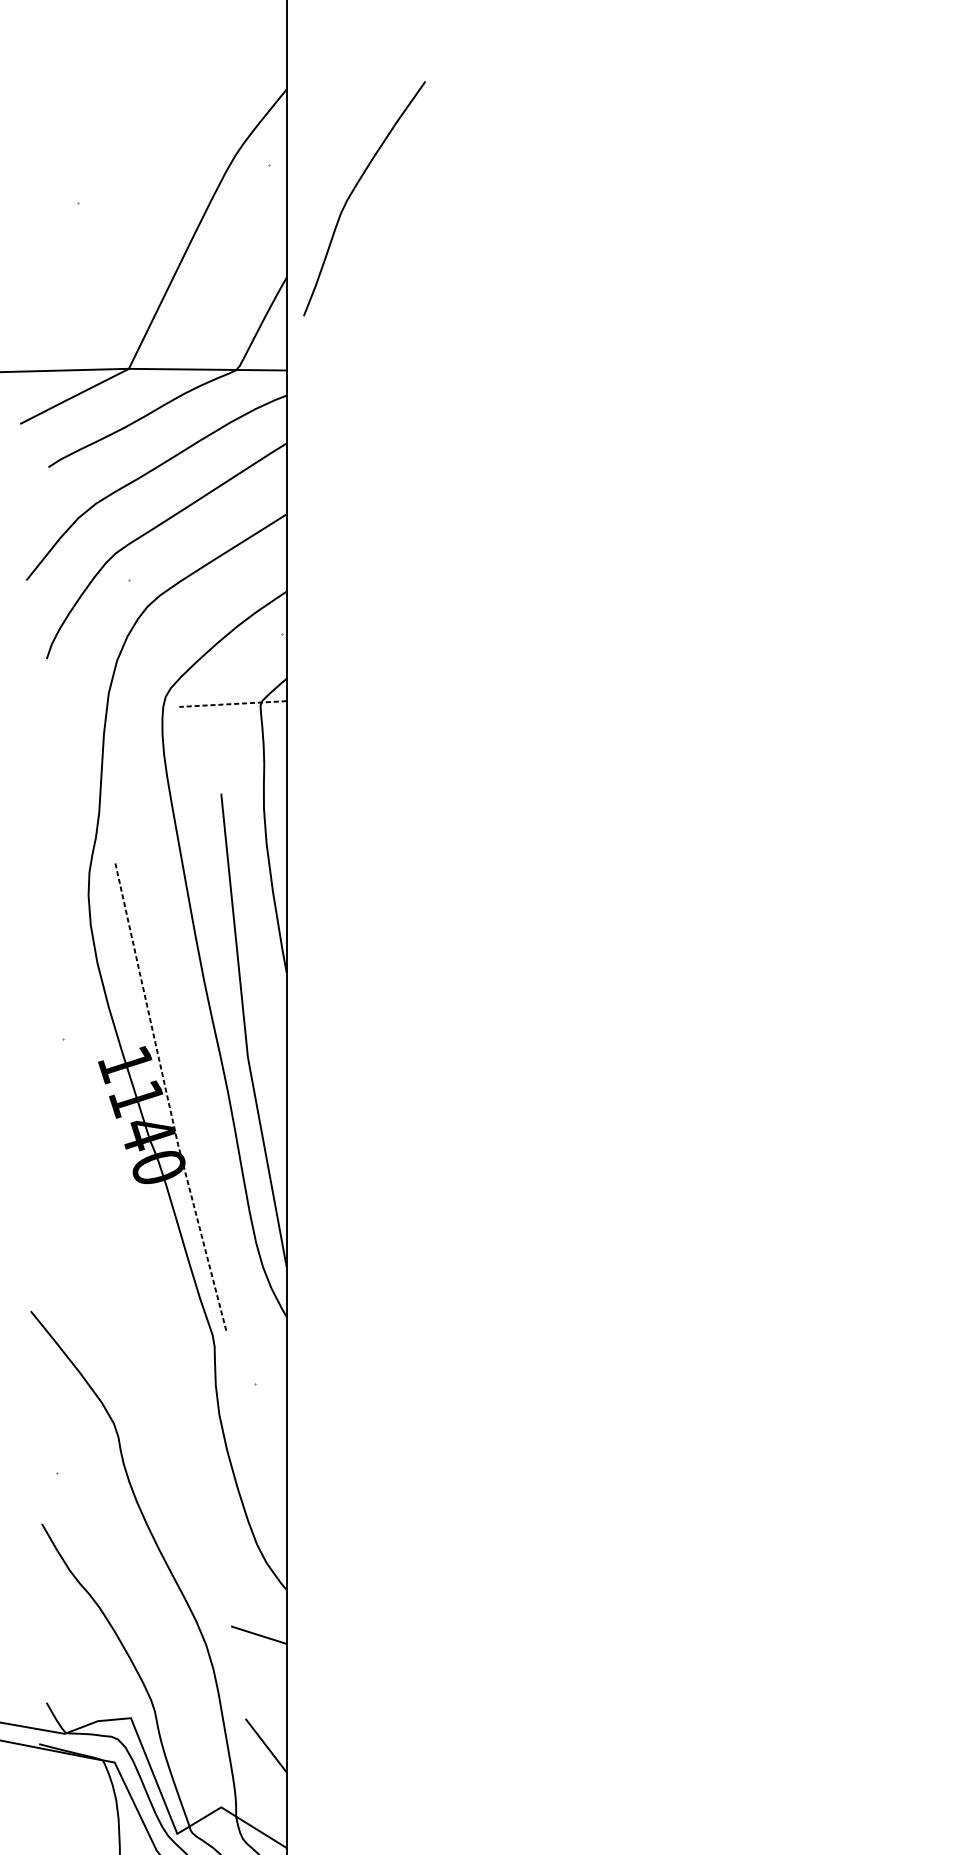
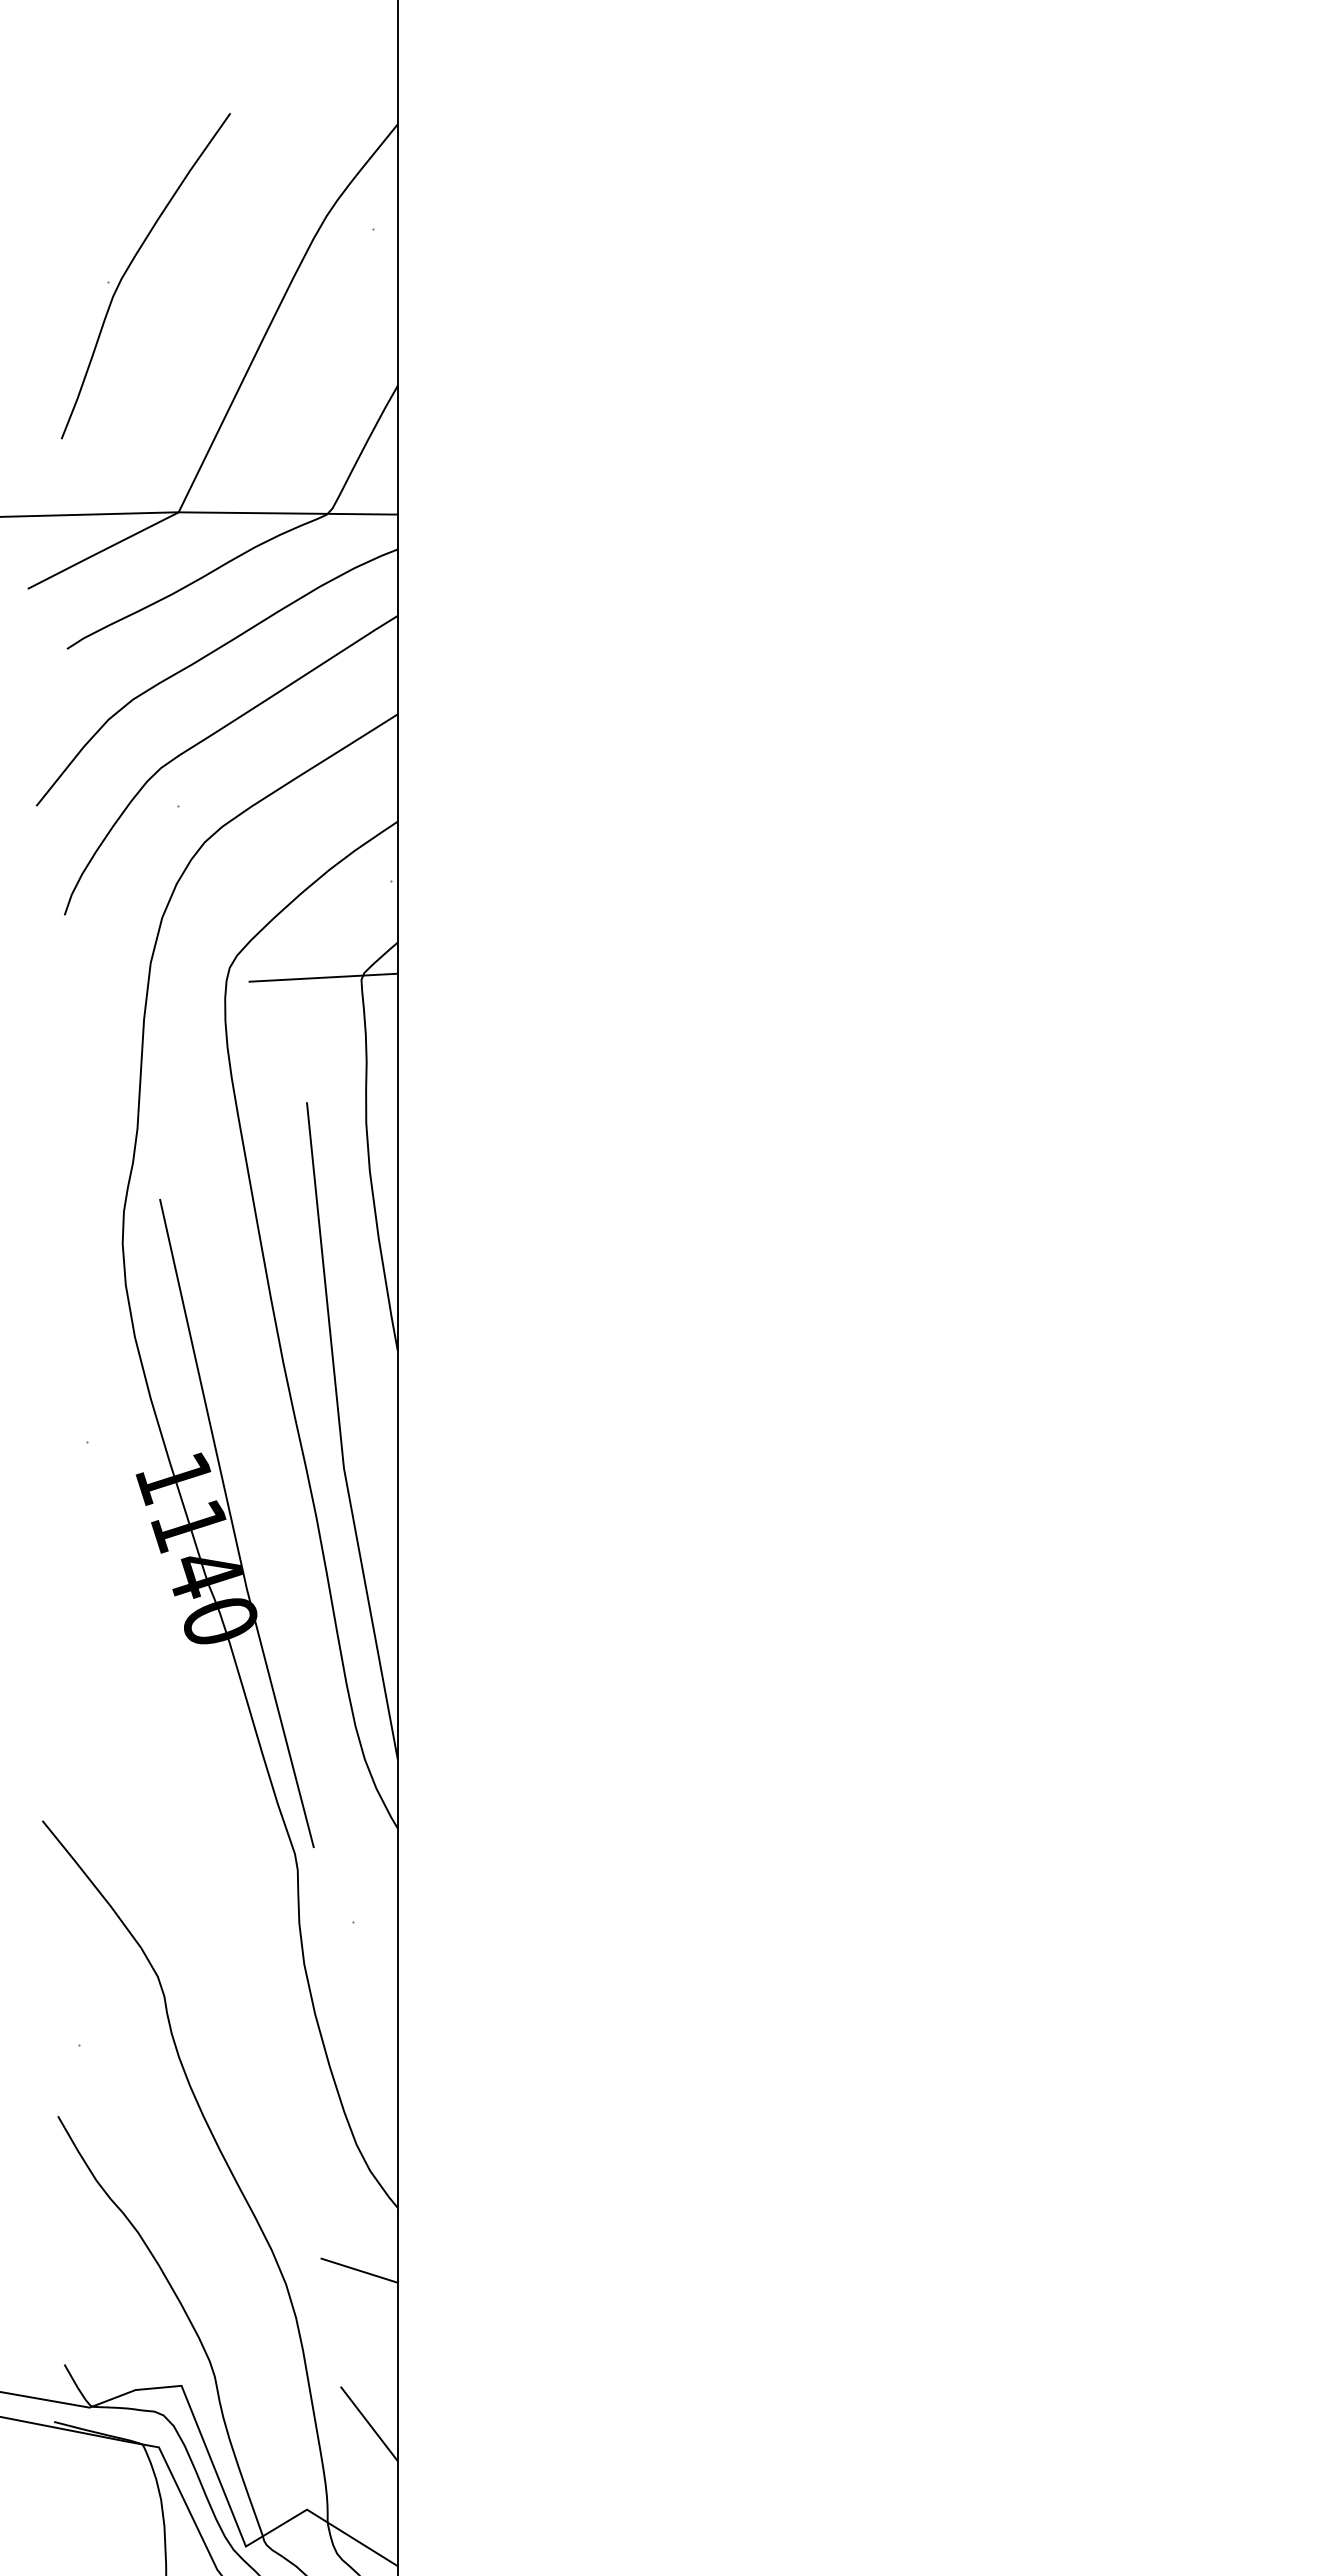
curve: (352, 192) -> (129, 267), moved
line: (233, 703) -> (323, 977), dashed -> solid
line: (167, 1098) -> (232, 1525), dashed -> solid

